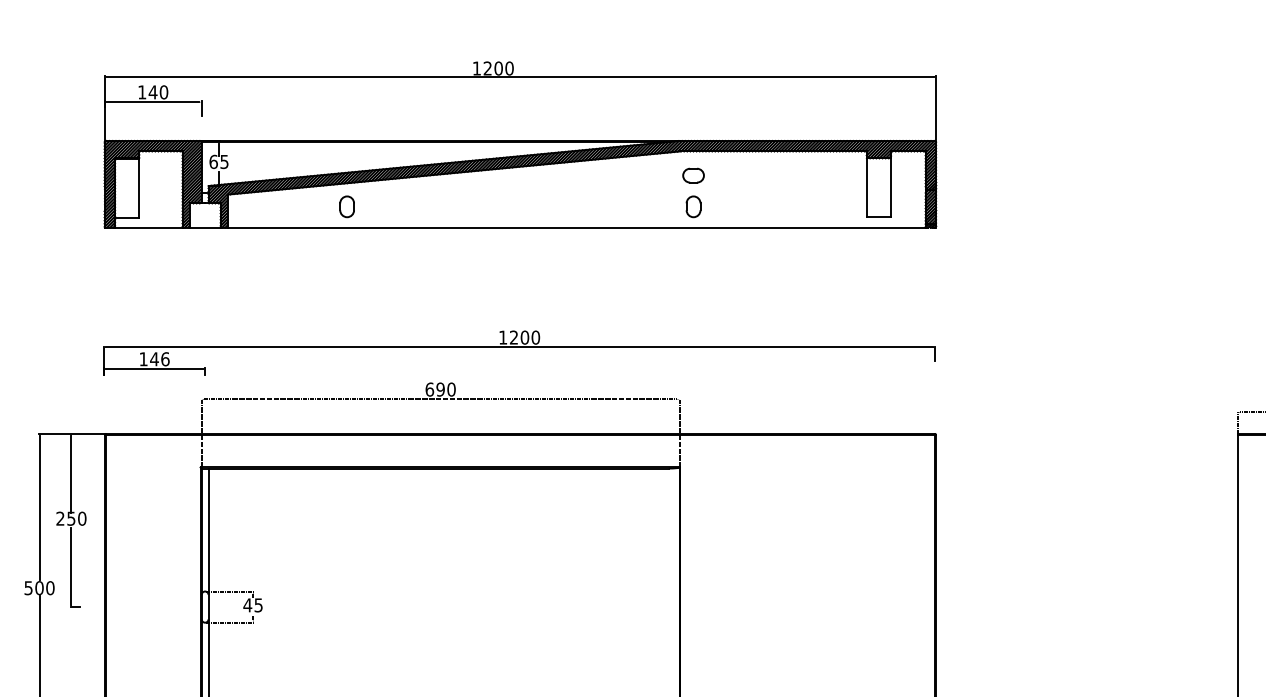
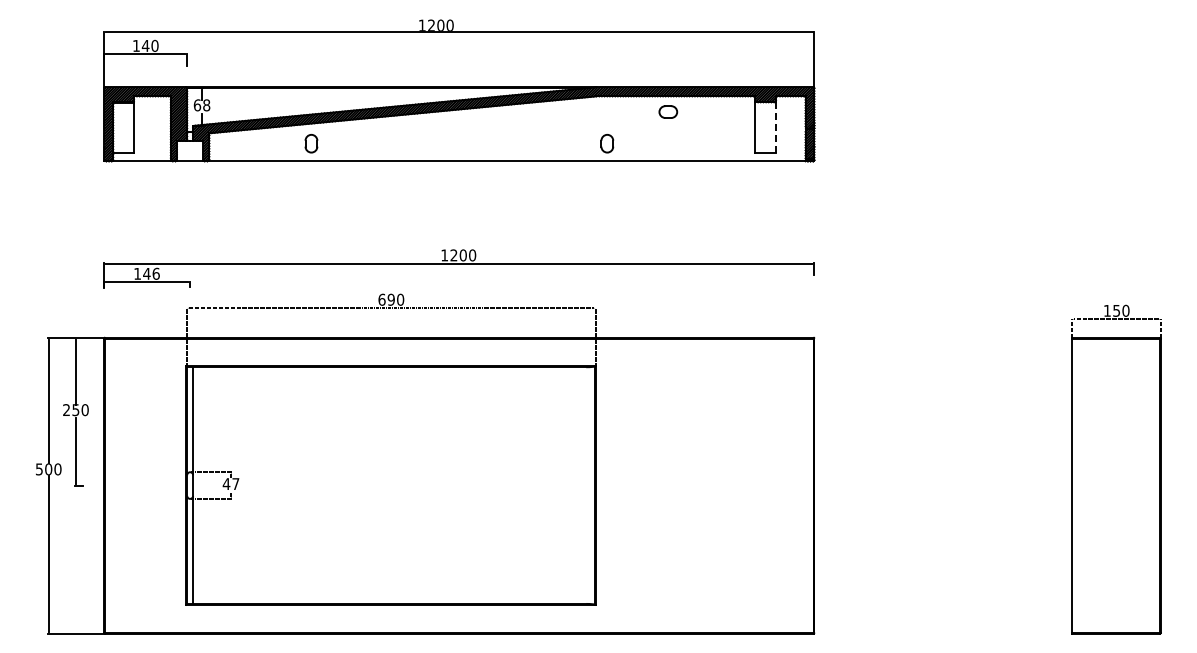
text: (224, 162) -> (206, 105), 65 -> 68
part: (693, 174) -> (668, 111), moved
line: (890, 187) -> (775, 127), solid -> dashed
text: (258, 605) -> (235, 484), 45 -> 47

